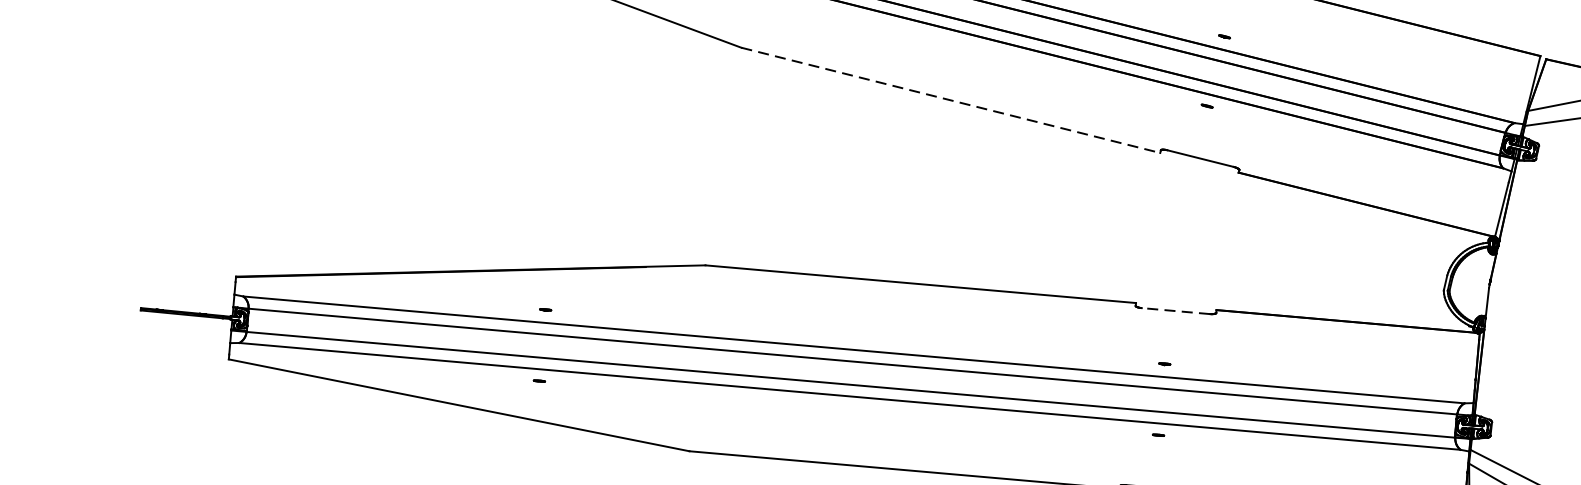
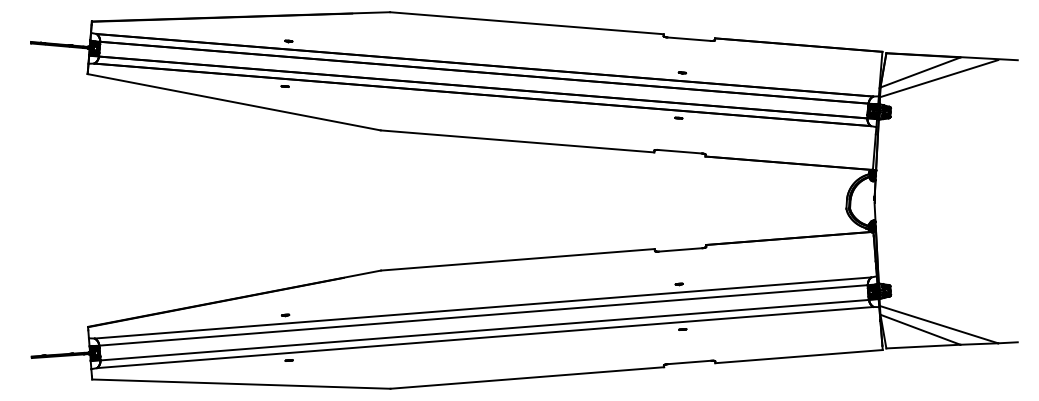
line: (952, 100) -> (518, 141), dashed -> solid
line: (1175, 310) -> (680, 249), dashed -> solid

